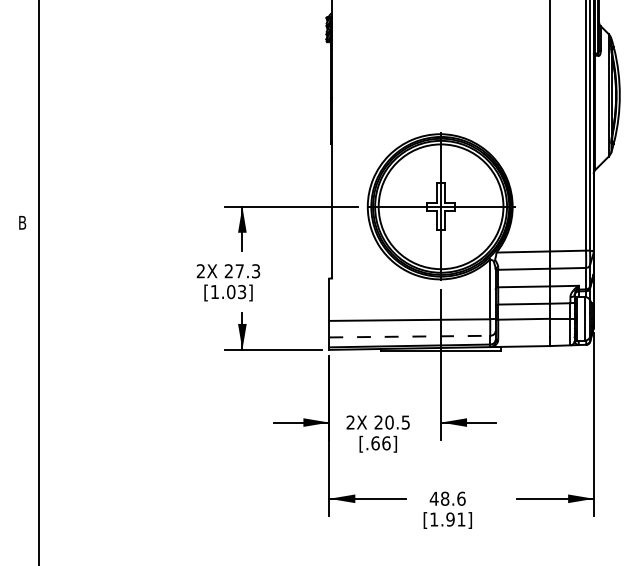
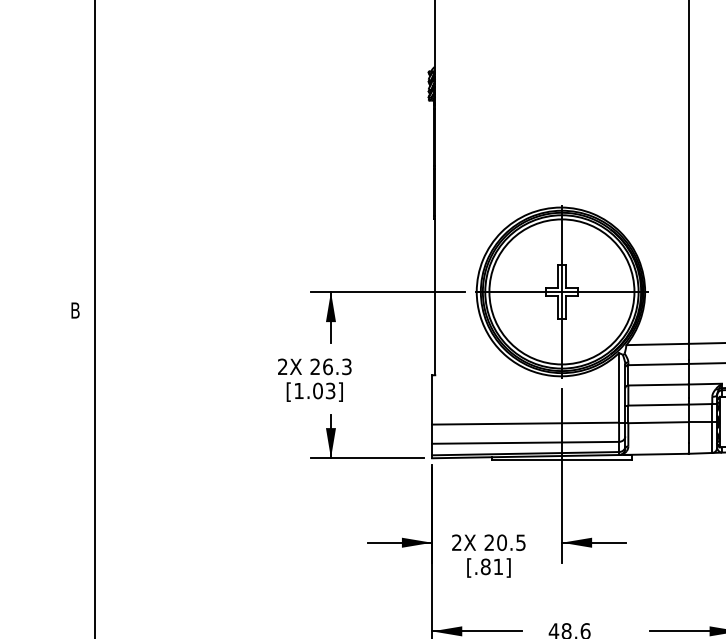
text: (239, 271) -> (327, 367), 27.3 -> 26.3
line: (410, 336) -> (526, 442), dashed -> solid
text: (380, 443) -> (491, 567), [.66] -> [.81]

